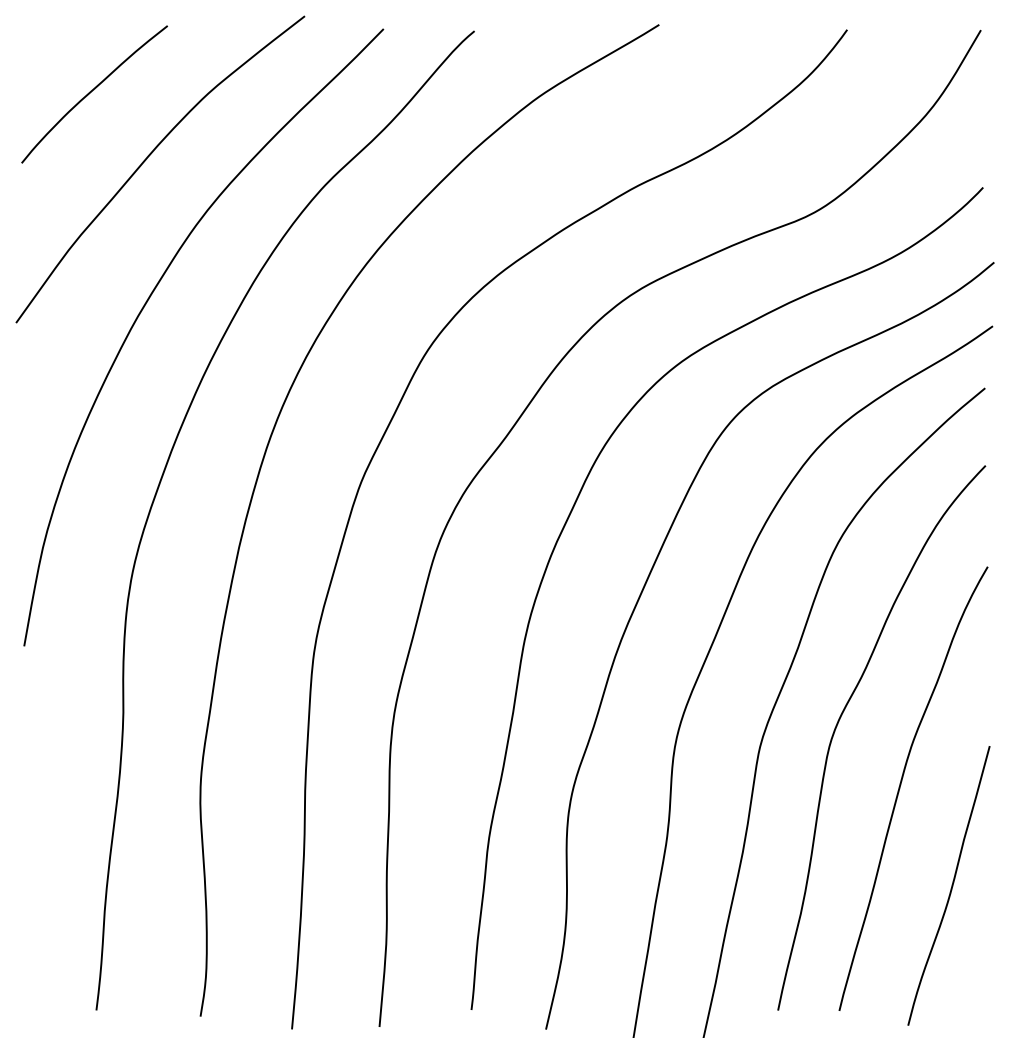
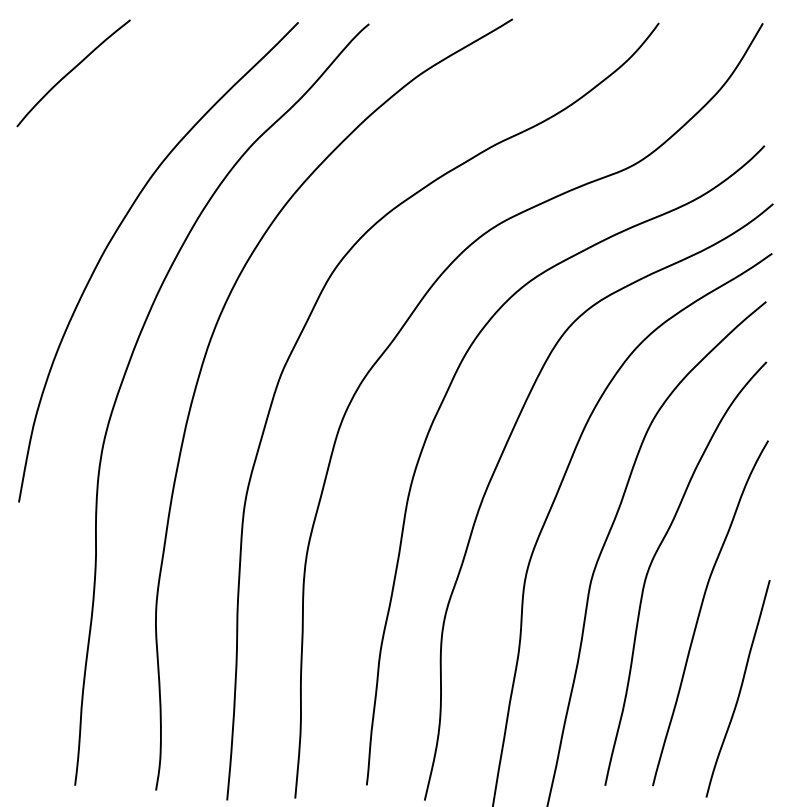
curve: (146, 160) -> (114, 124), removed

